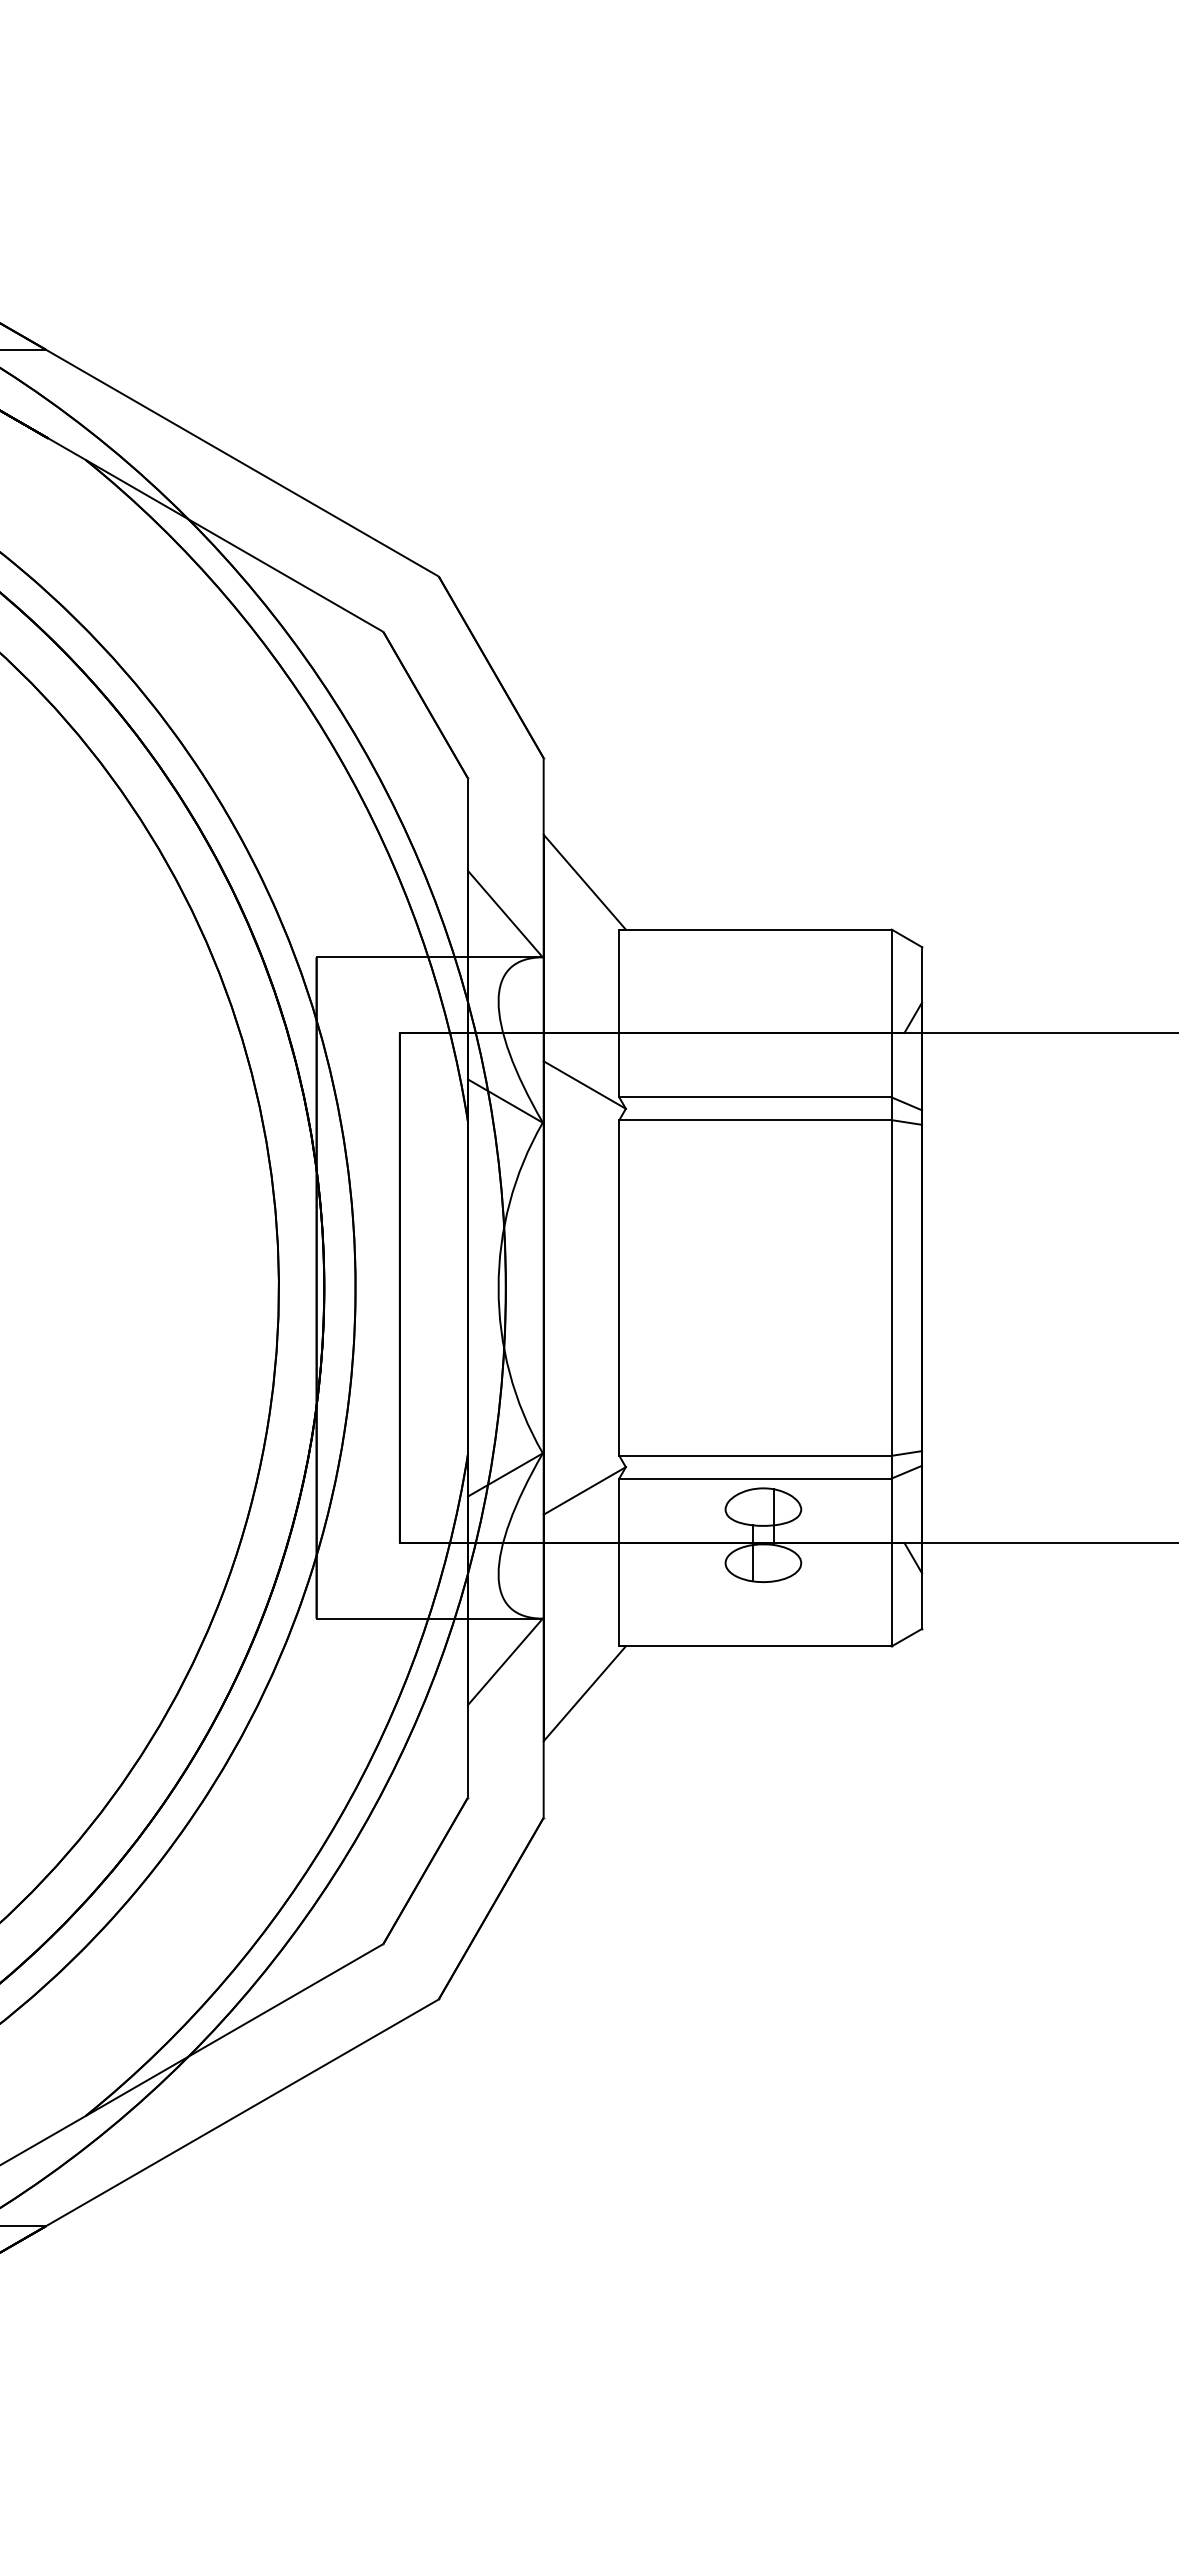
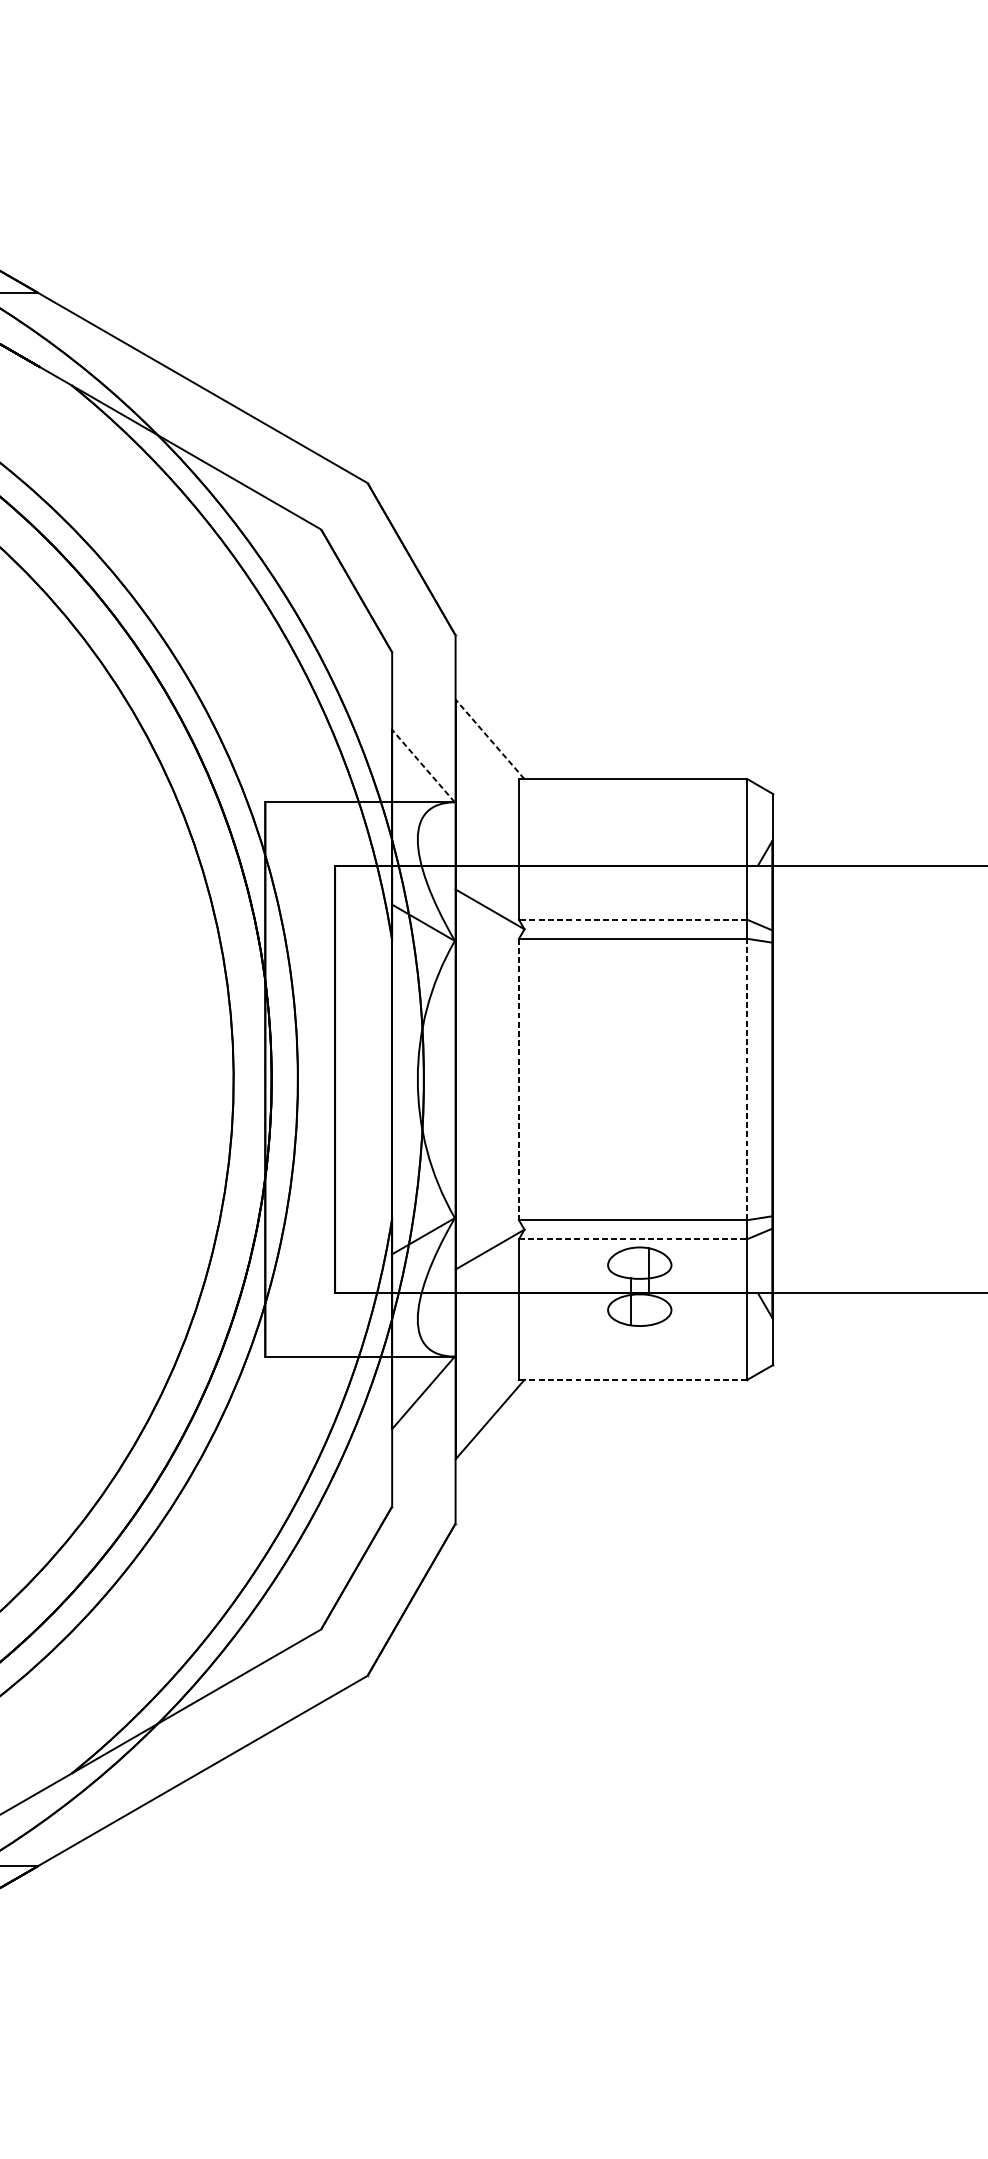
line: (584, 882) -> (489, 739), solid -> dashed
line: (505, 913) -> (423, 765), solid -> dashed
line: (755, 1097) -> (633, 919), solid -> dashed
line: (619, 1287) -> (519, 1079), solid -> dashed
line: (891, 1287) -> (747, 1079), solid -> dashed
line: (756, 1478) -> (633, 1239), solid -> dashed
line: (755, 1646) -> (633, 1379), solid -> dashed

